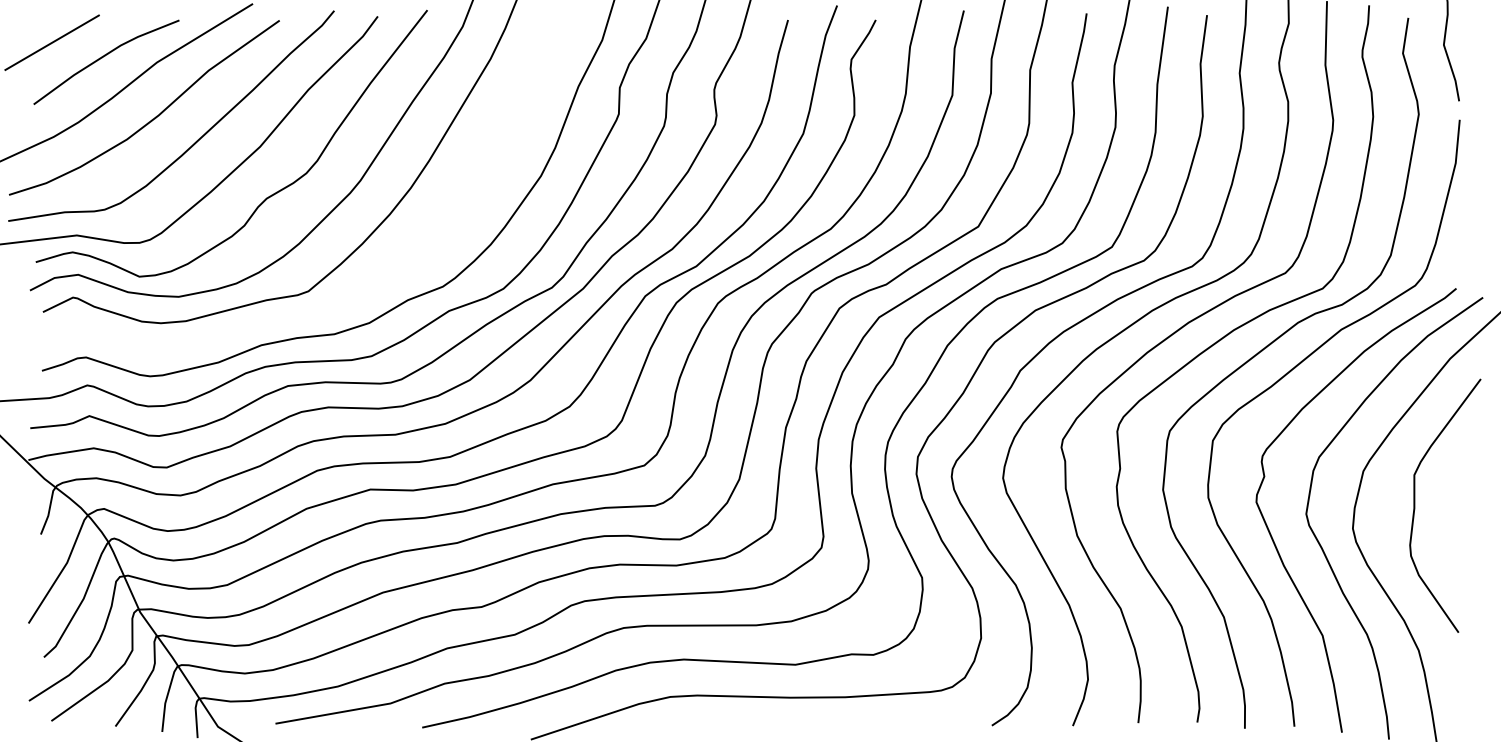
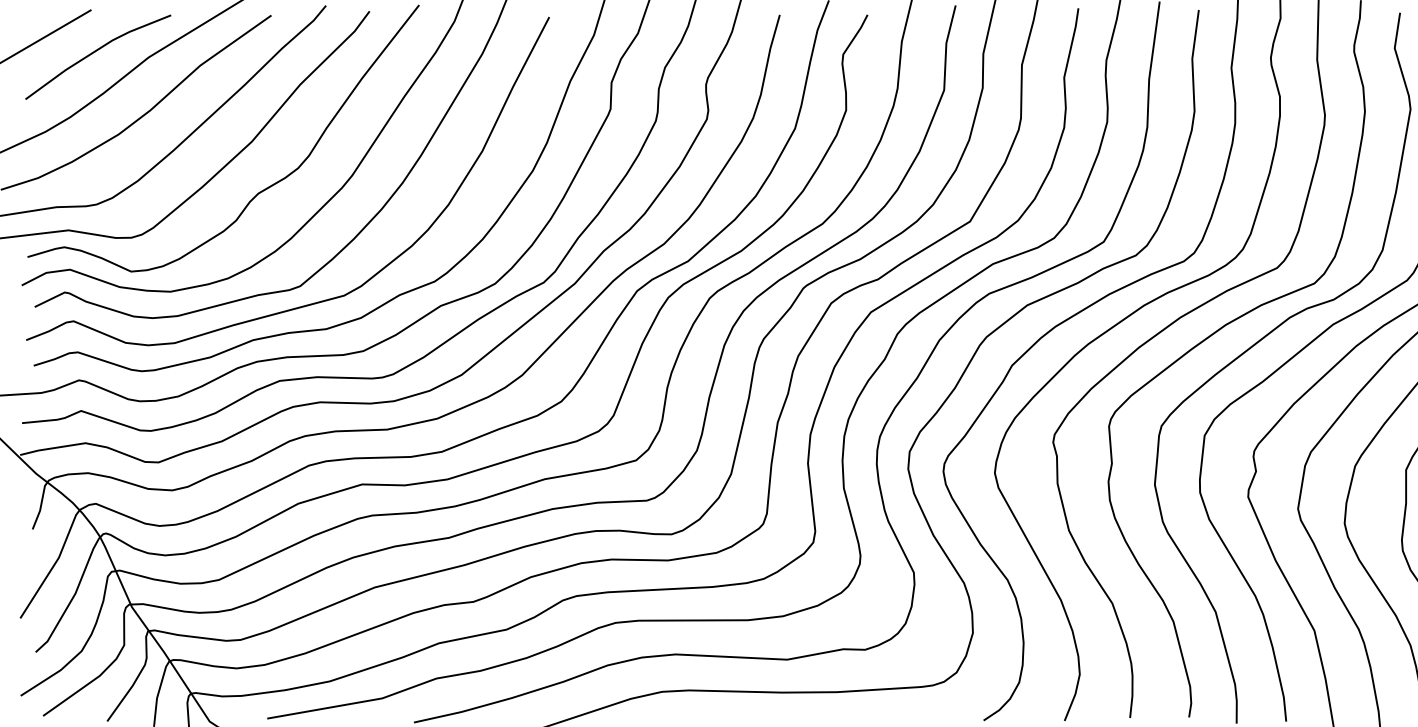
curve: (333, 304) -> (325, 299), added

